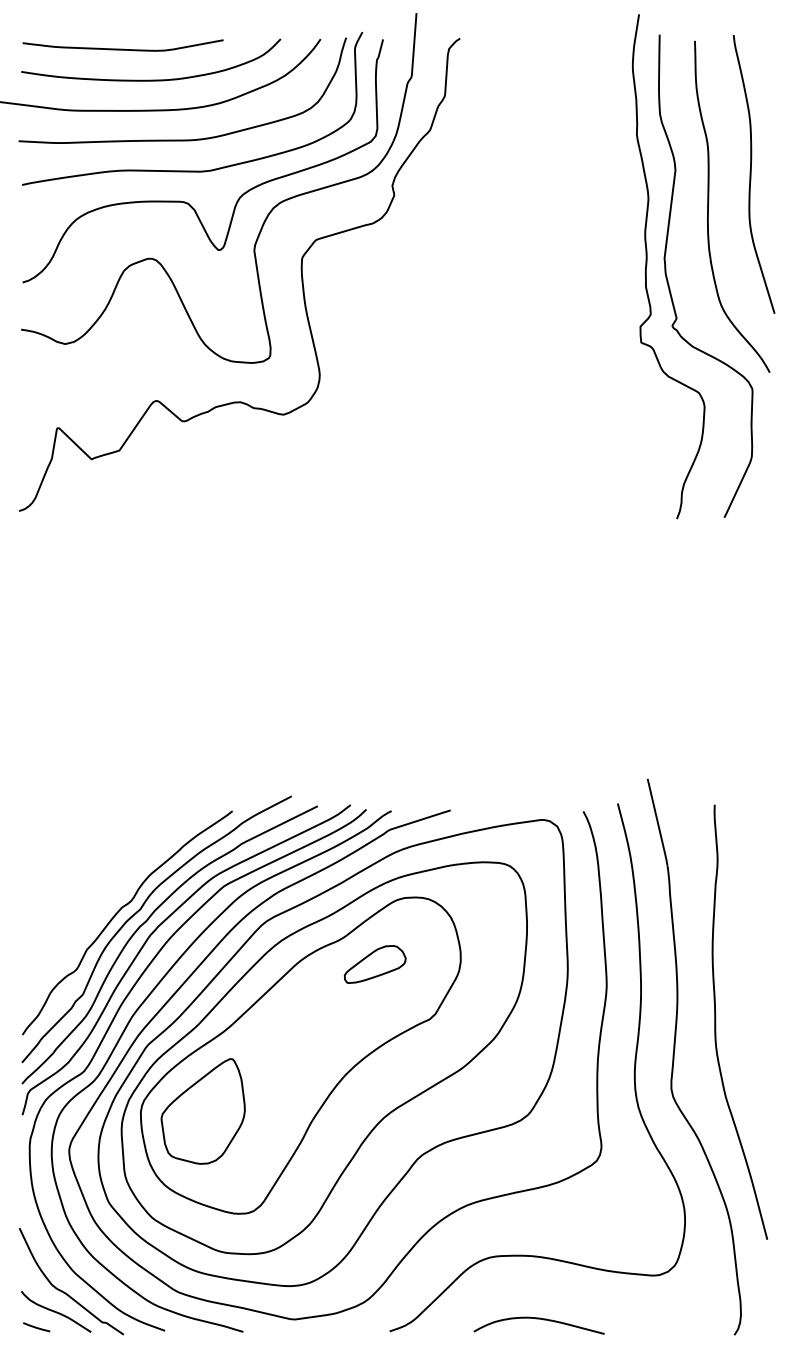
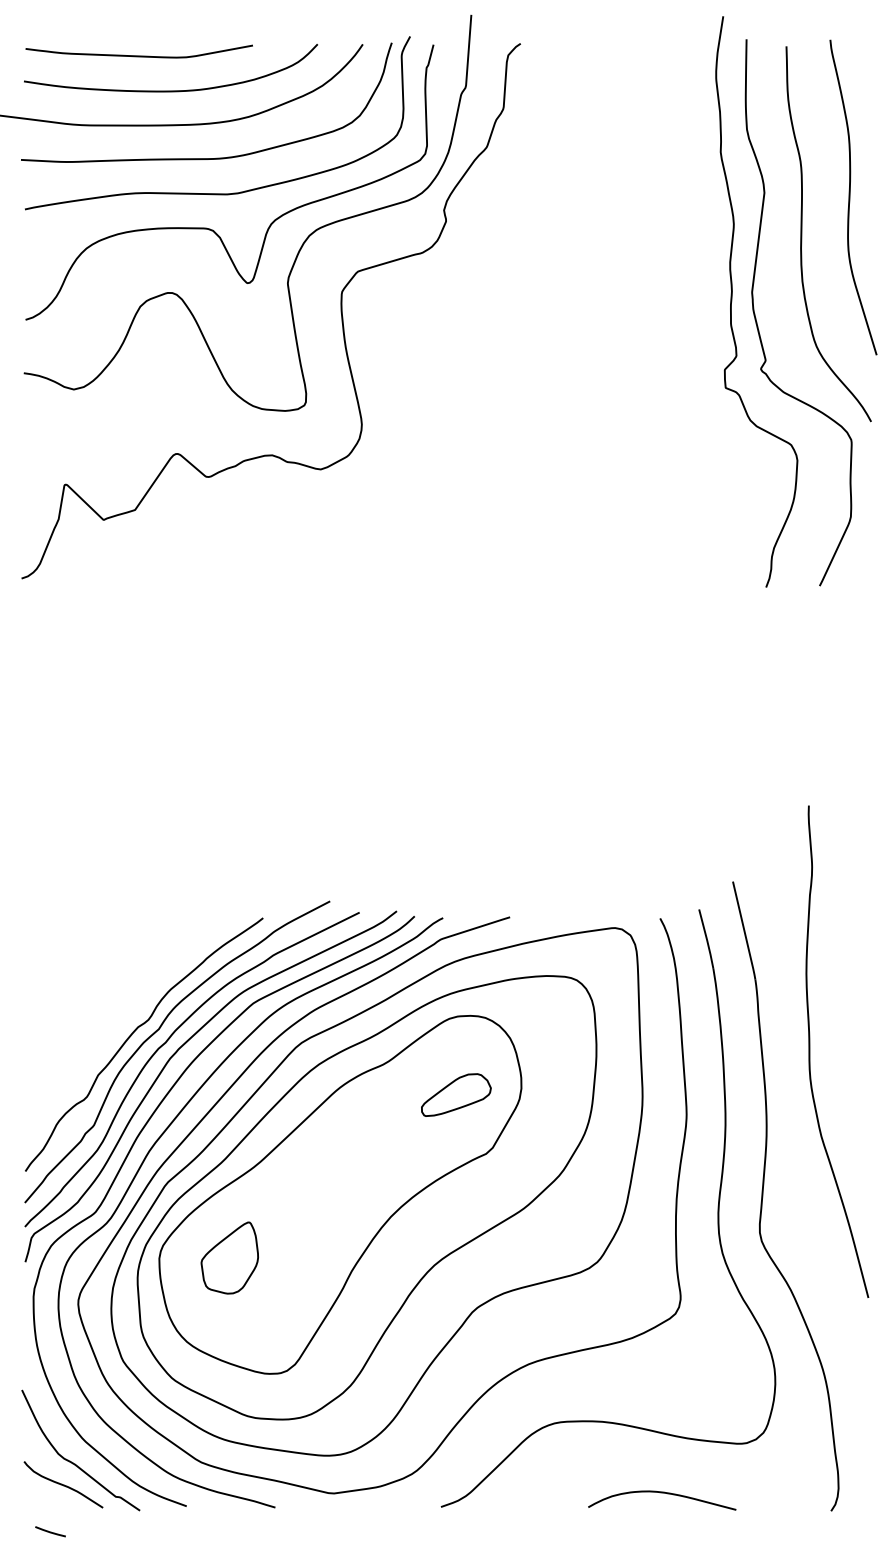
part: (374, 964) -> (455, 1095), moved
curve: (716, 1021) -> (810, 1050), moved
part: (202, 1111) -> (229, 1258), size x0.6
curve: (538, 1319) -> (661, 1493), moved
line: (36, 1327) -> (50, 1531), moved

